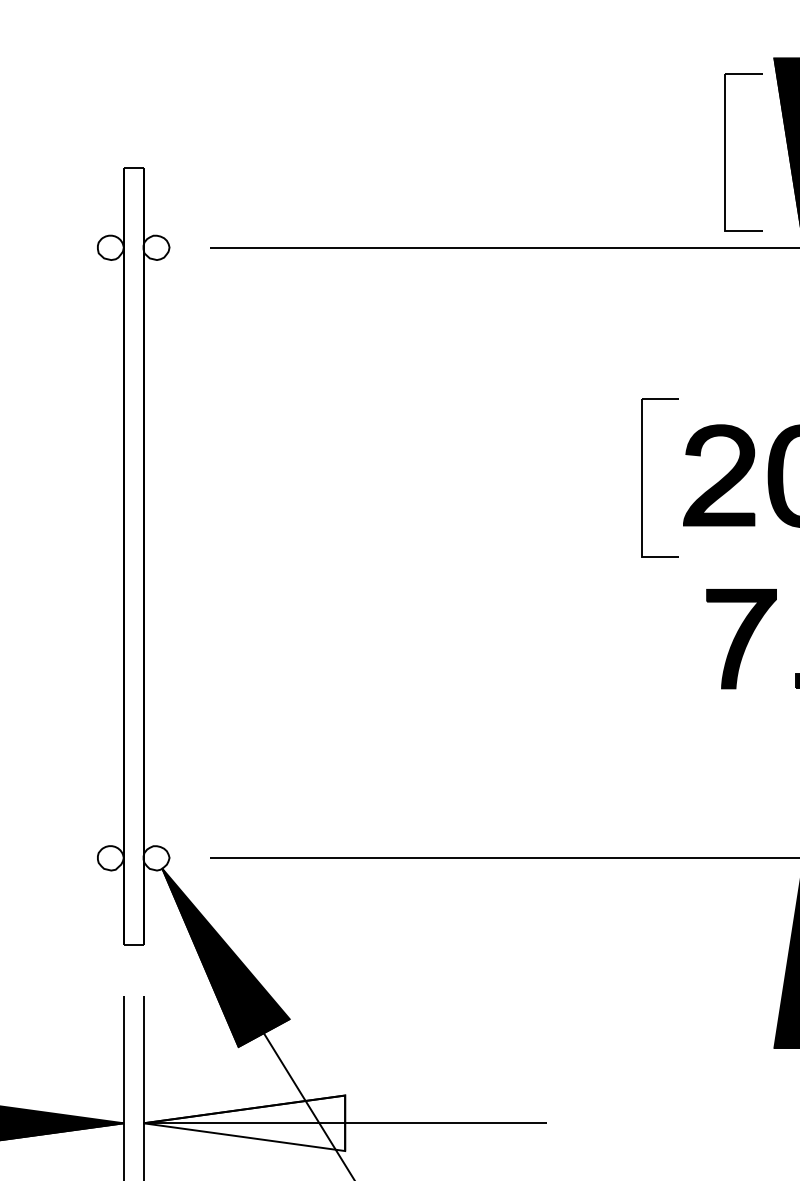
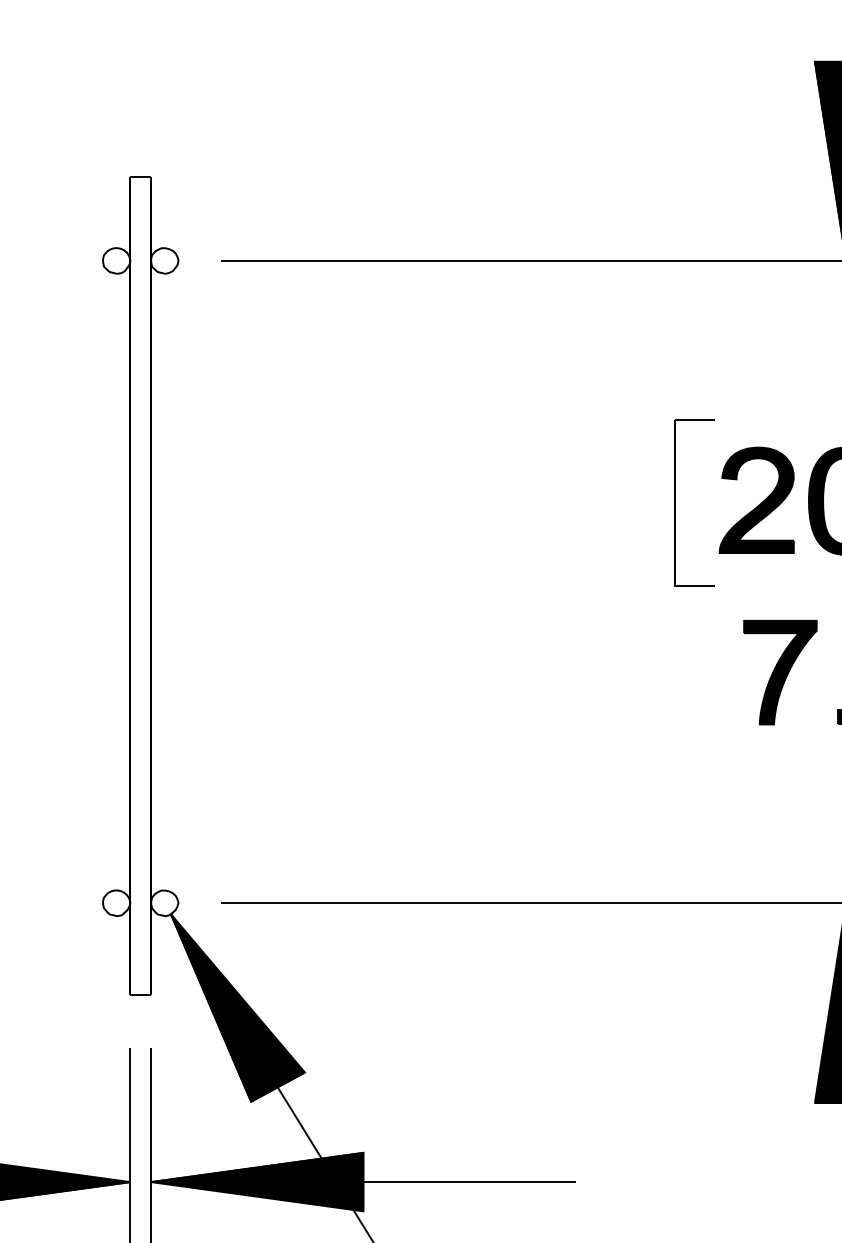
part: (725, 152) -> (763, 160), removed
fill: (244, 1122) -> (257, 1181), added

